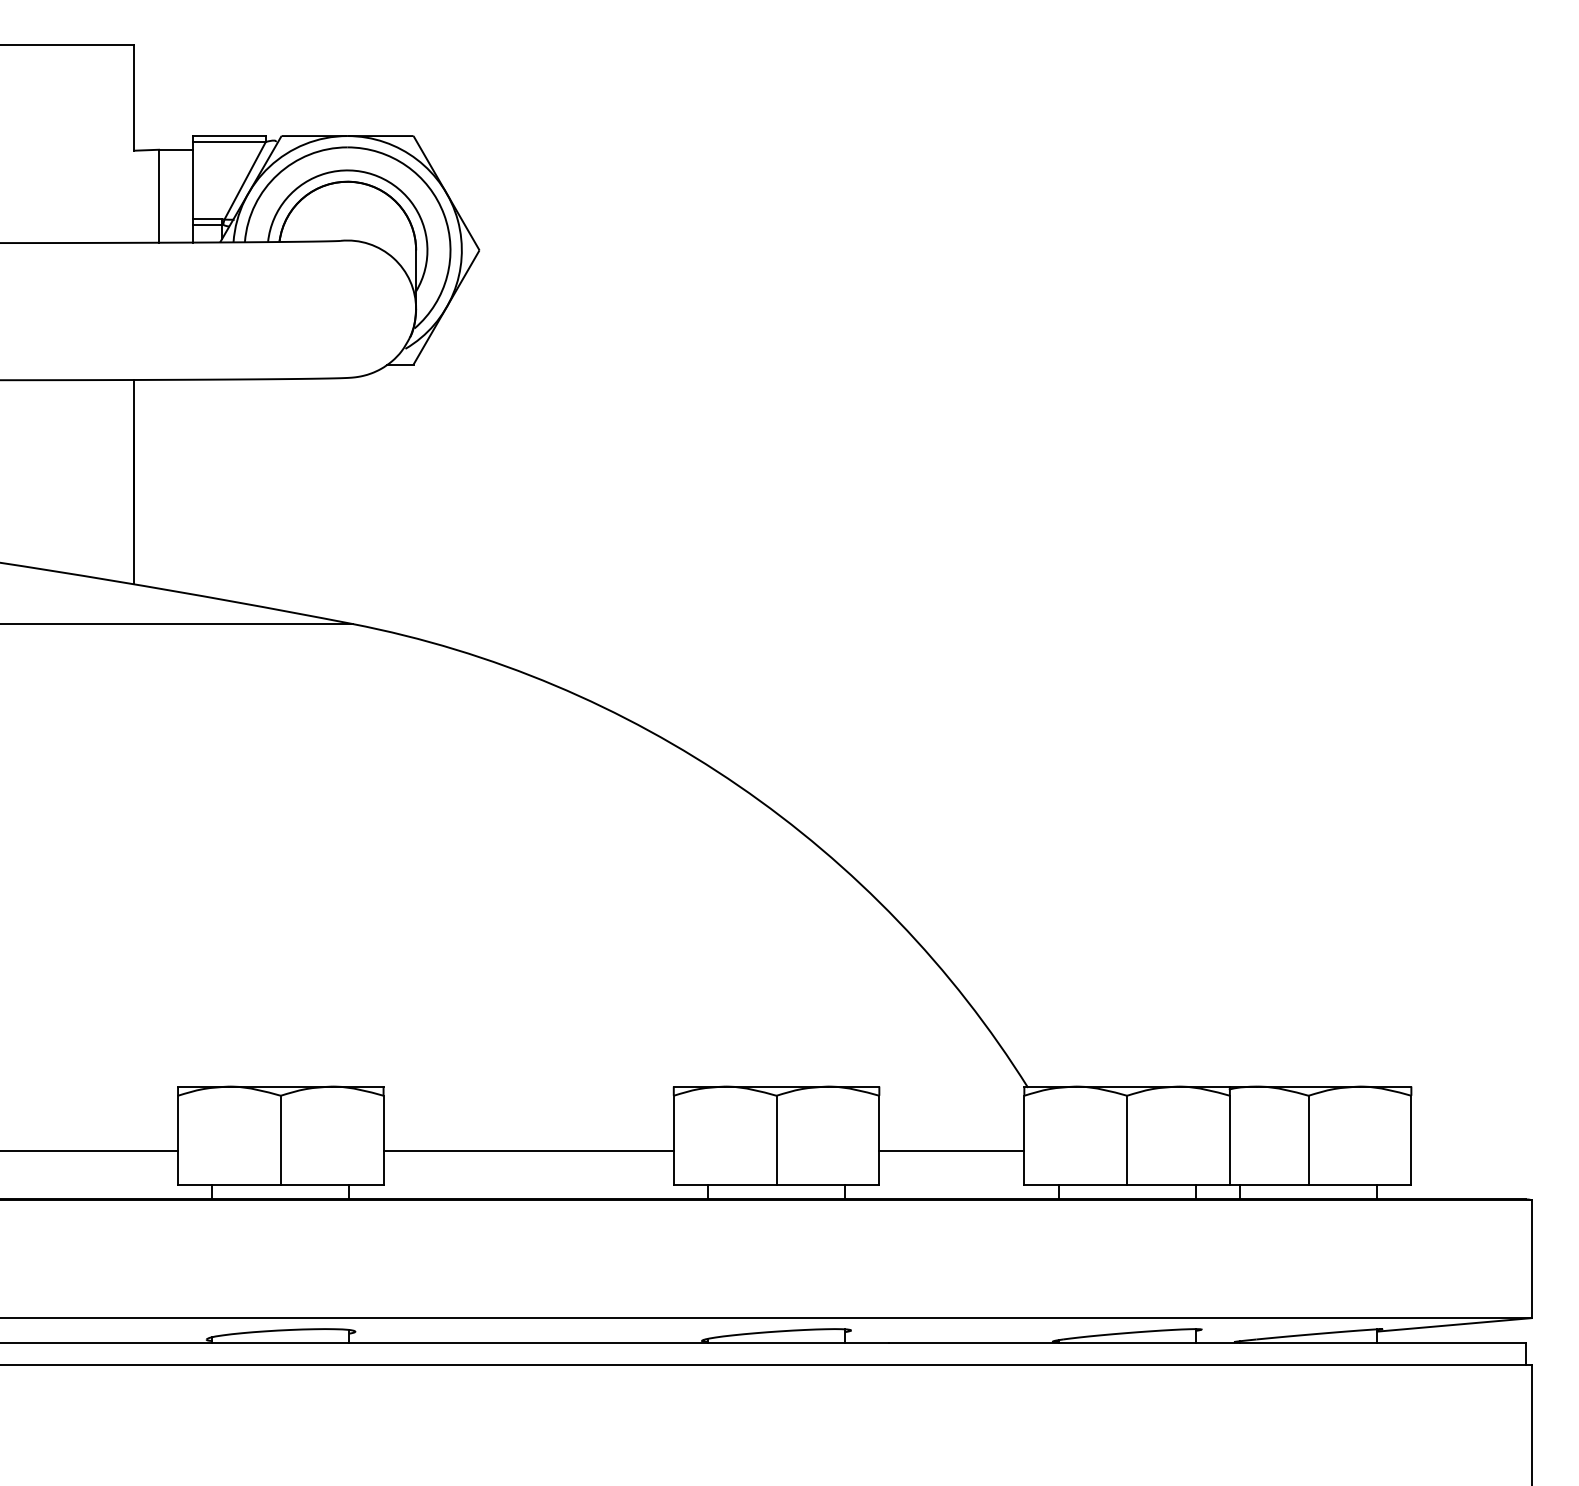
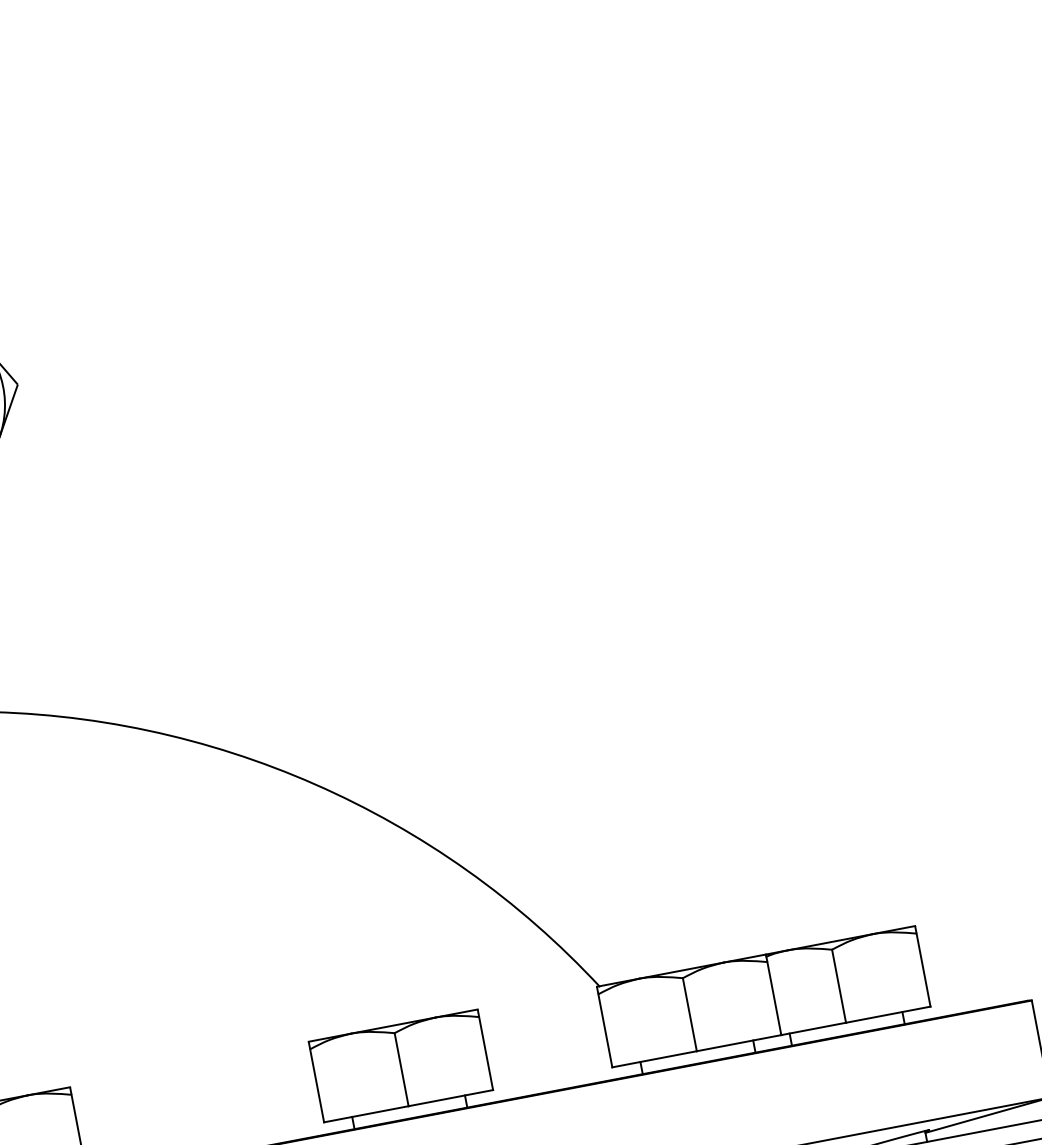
line: (528, 1150) -> (199, 1117), removed
line: (951, 1150) -> (547, 1050), removed

